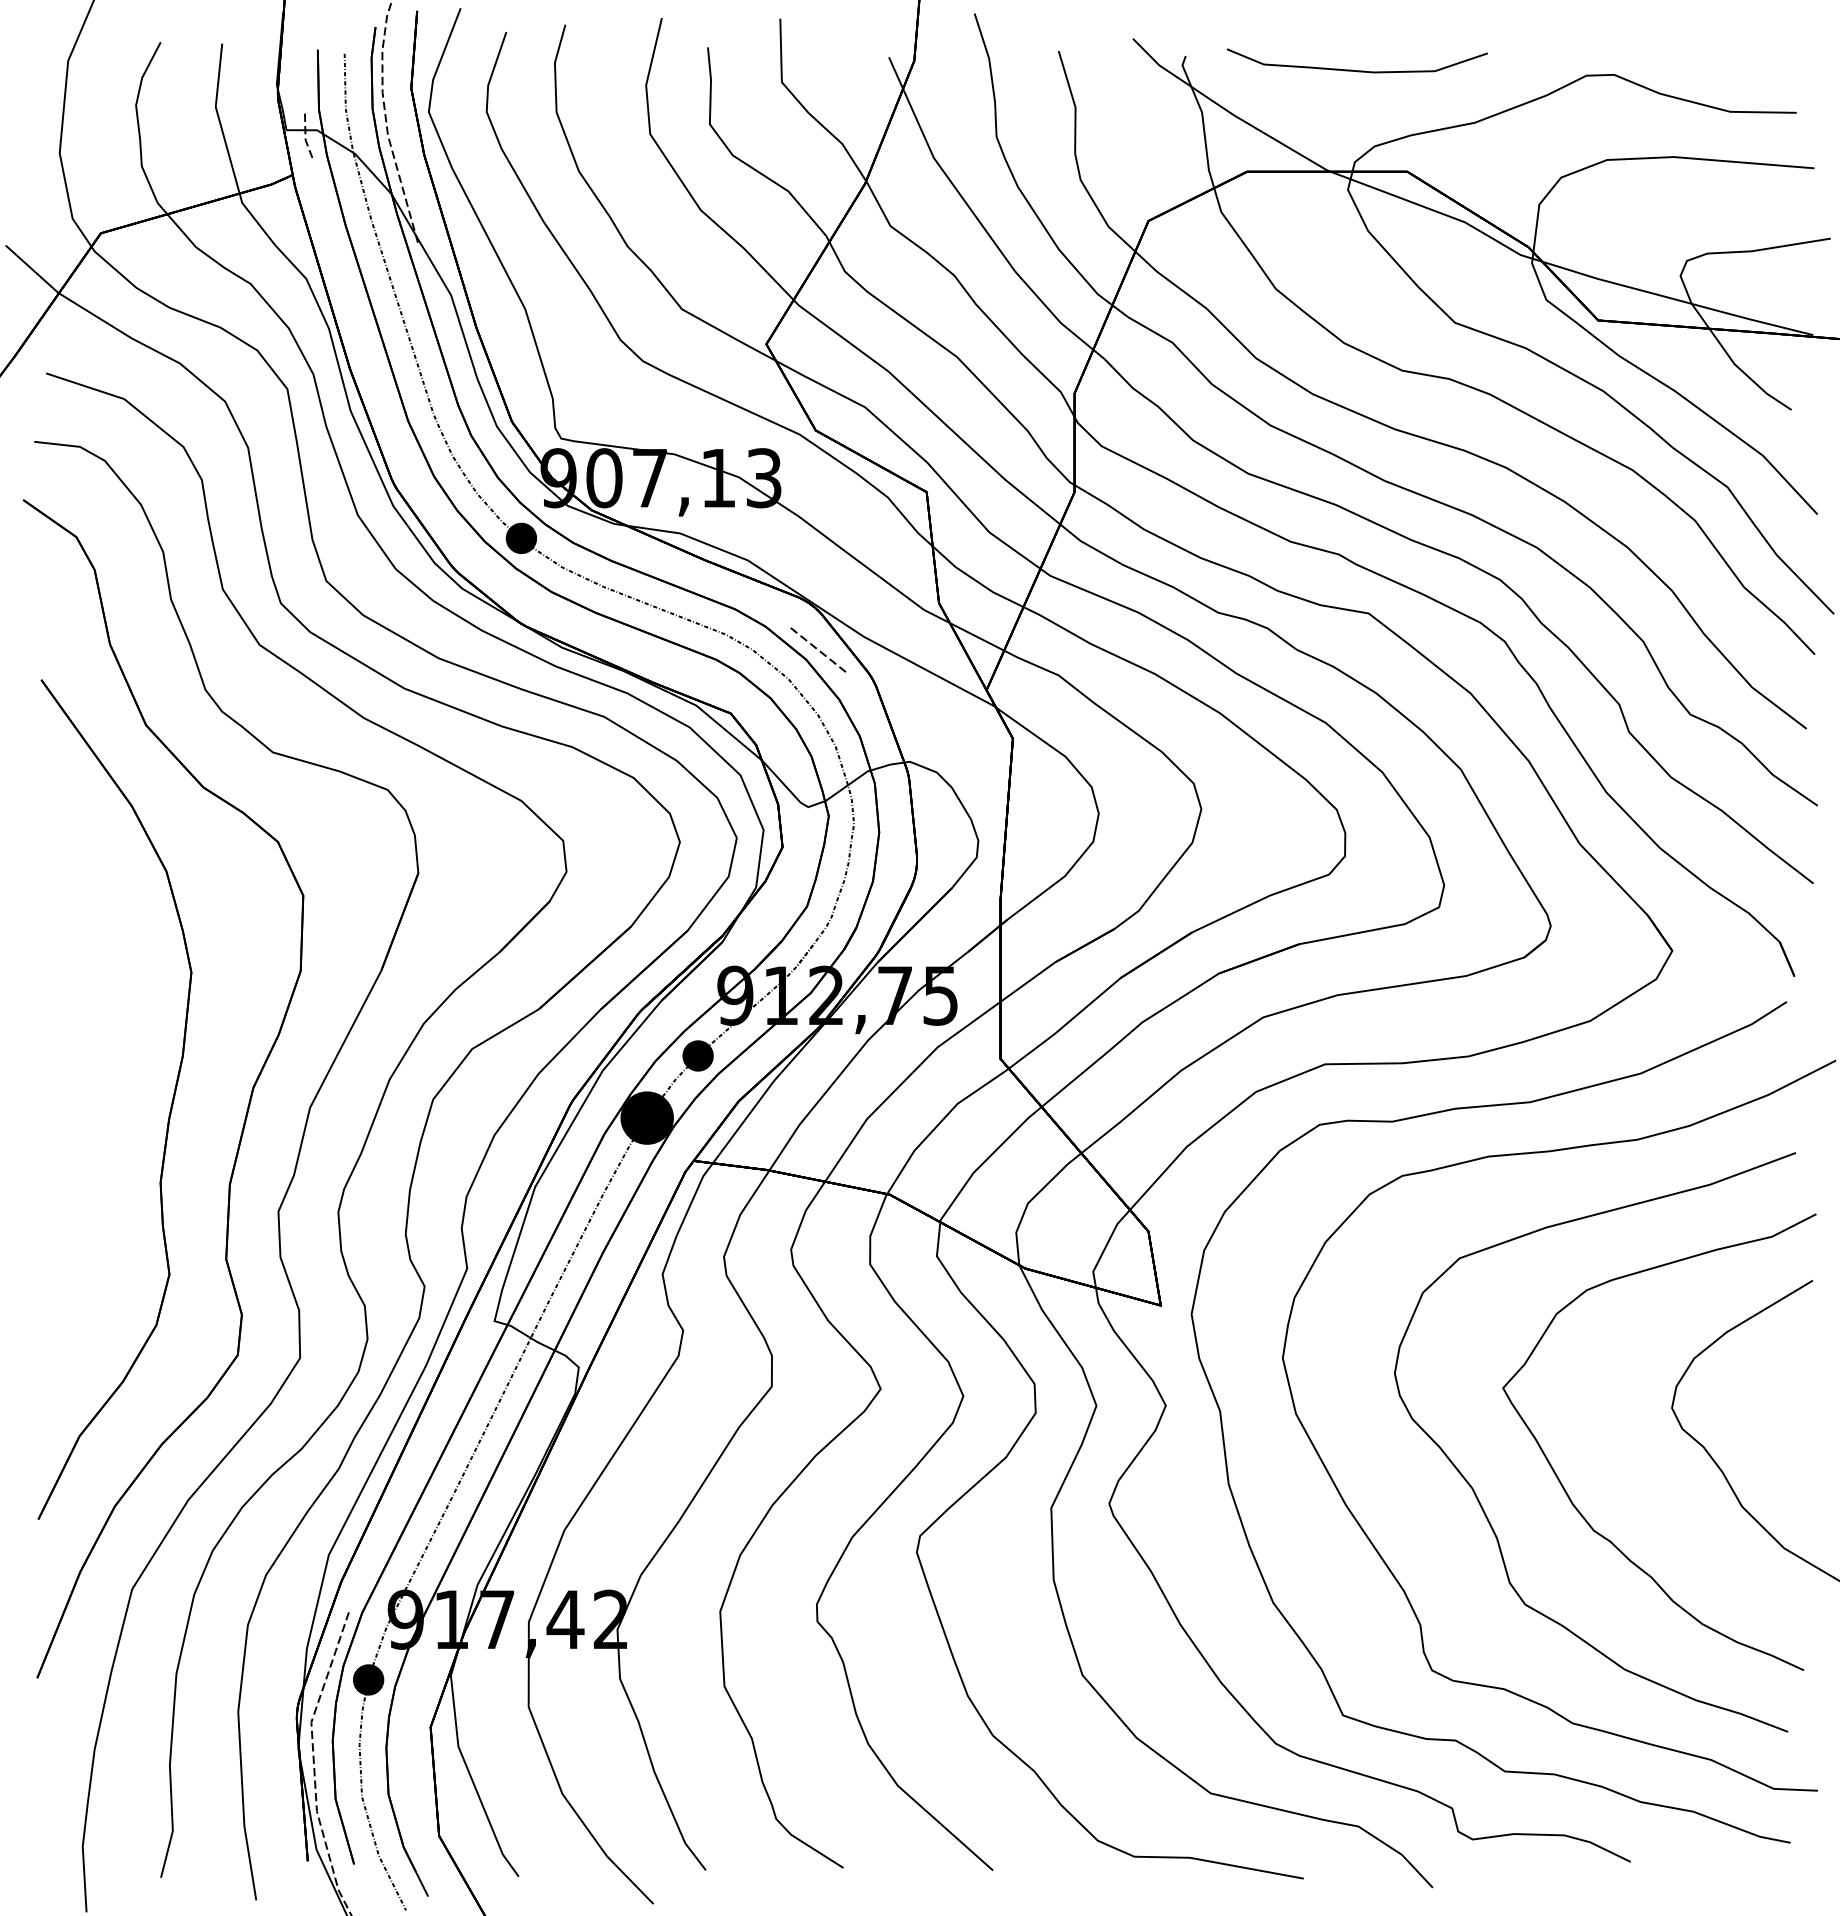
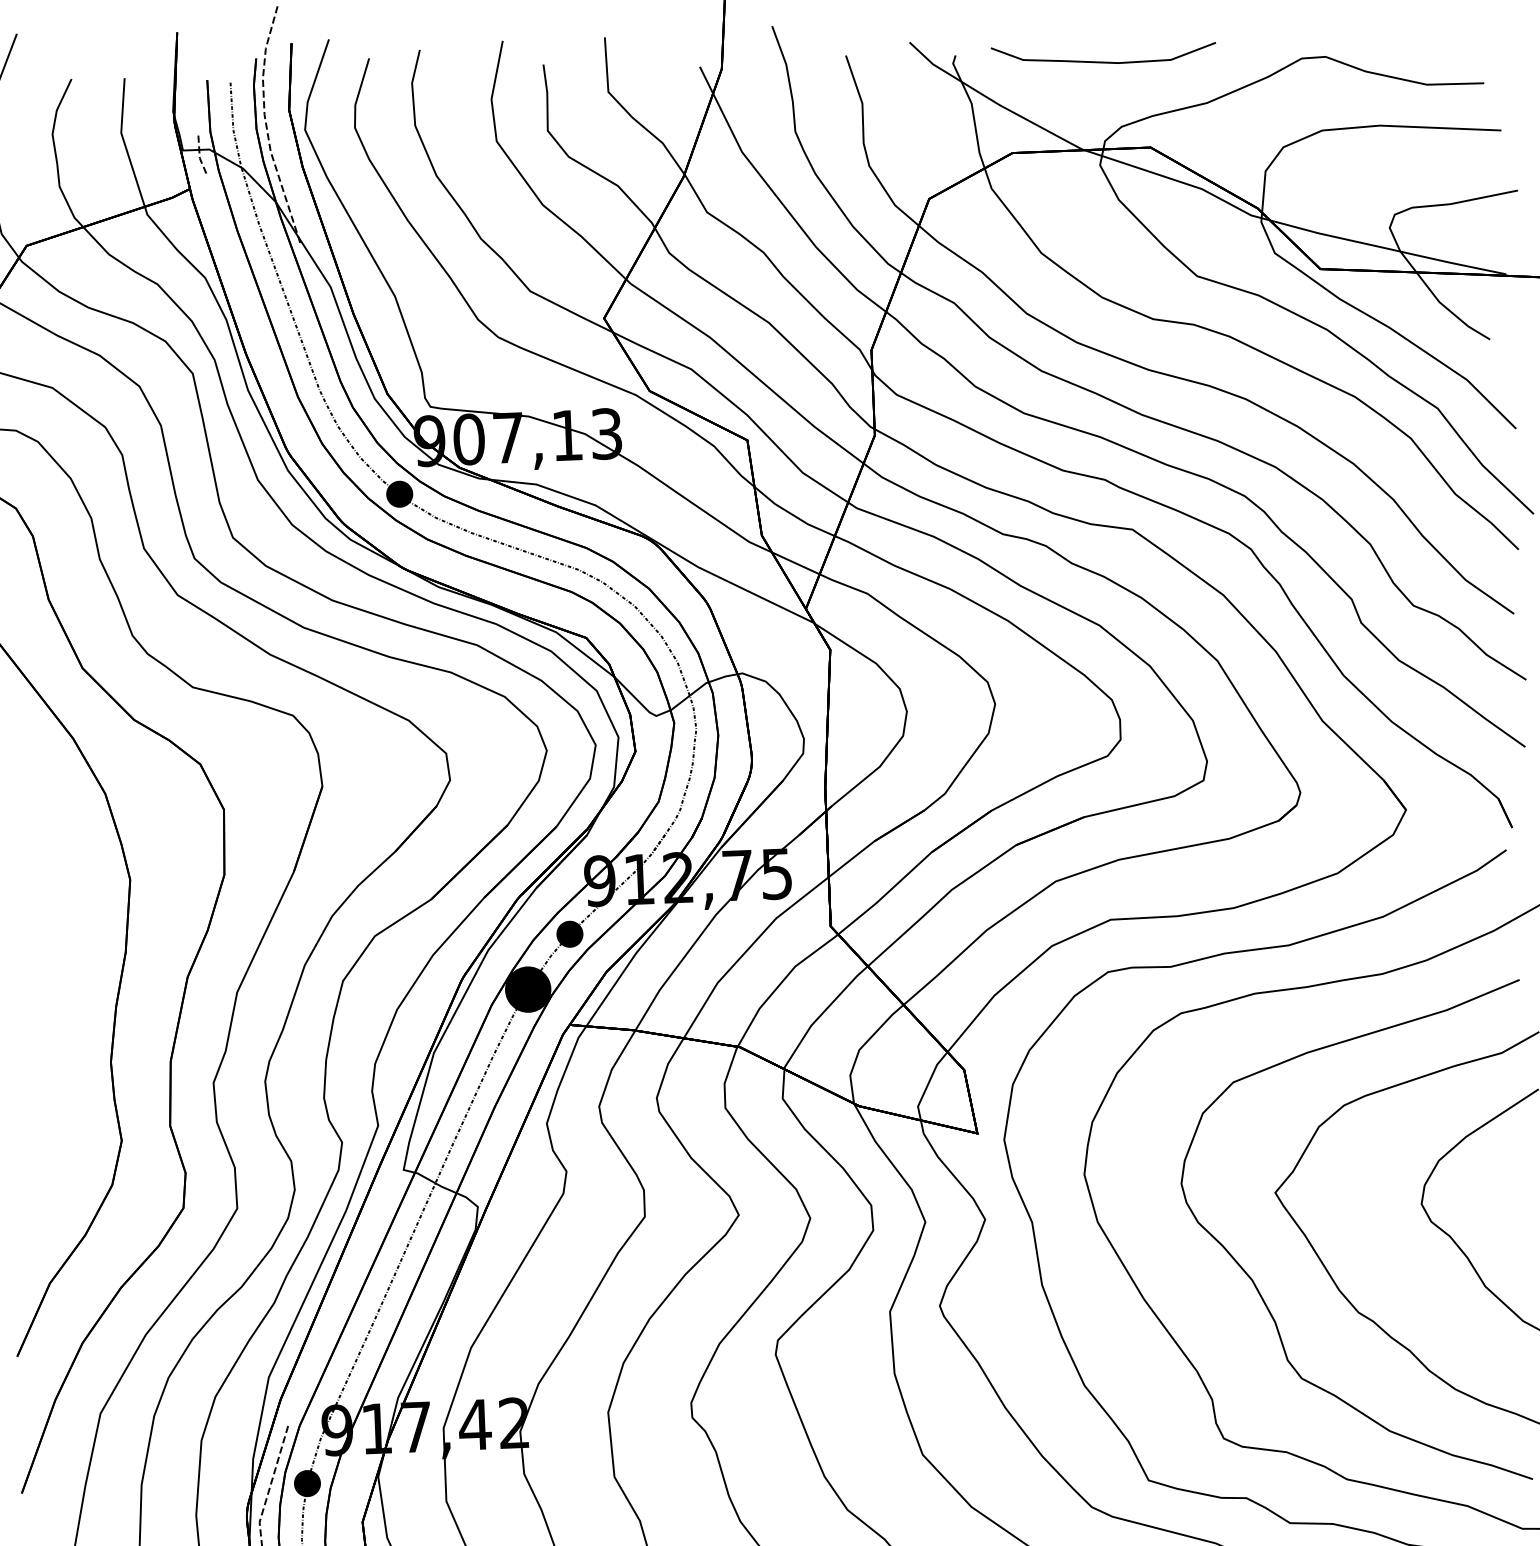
line: (816, 649) -> (657, 579), removed

